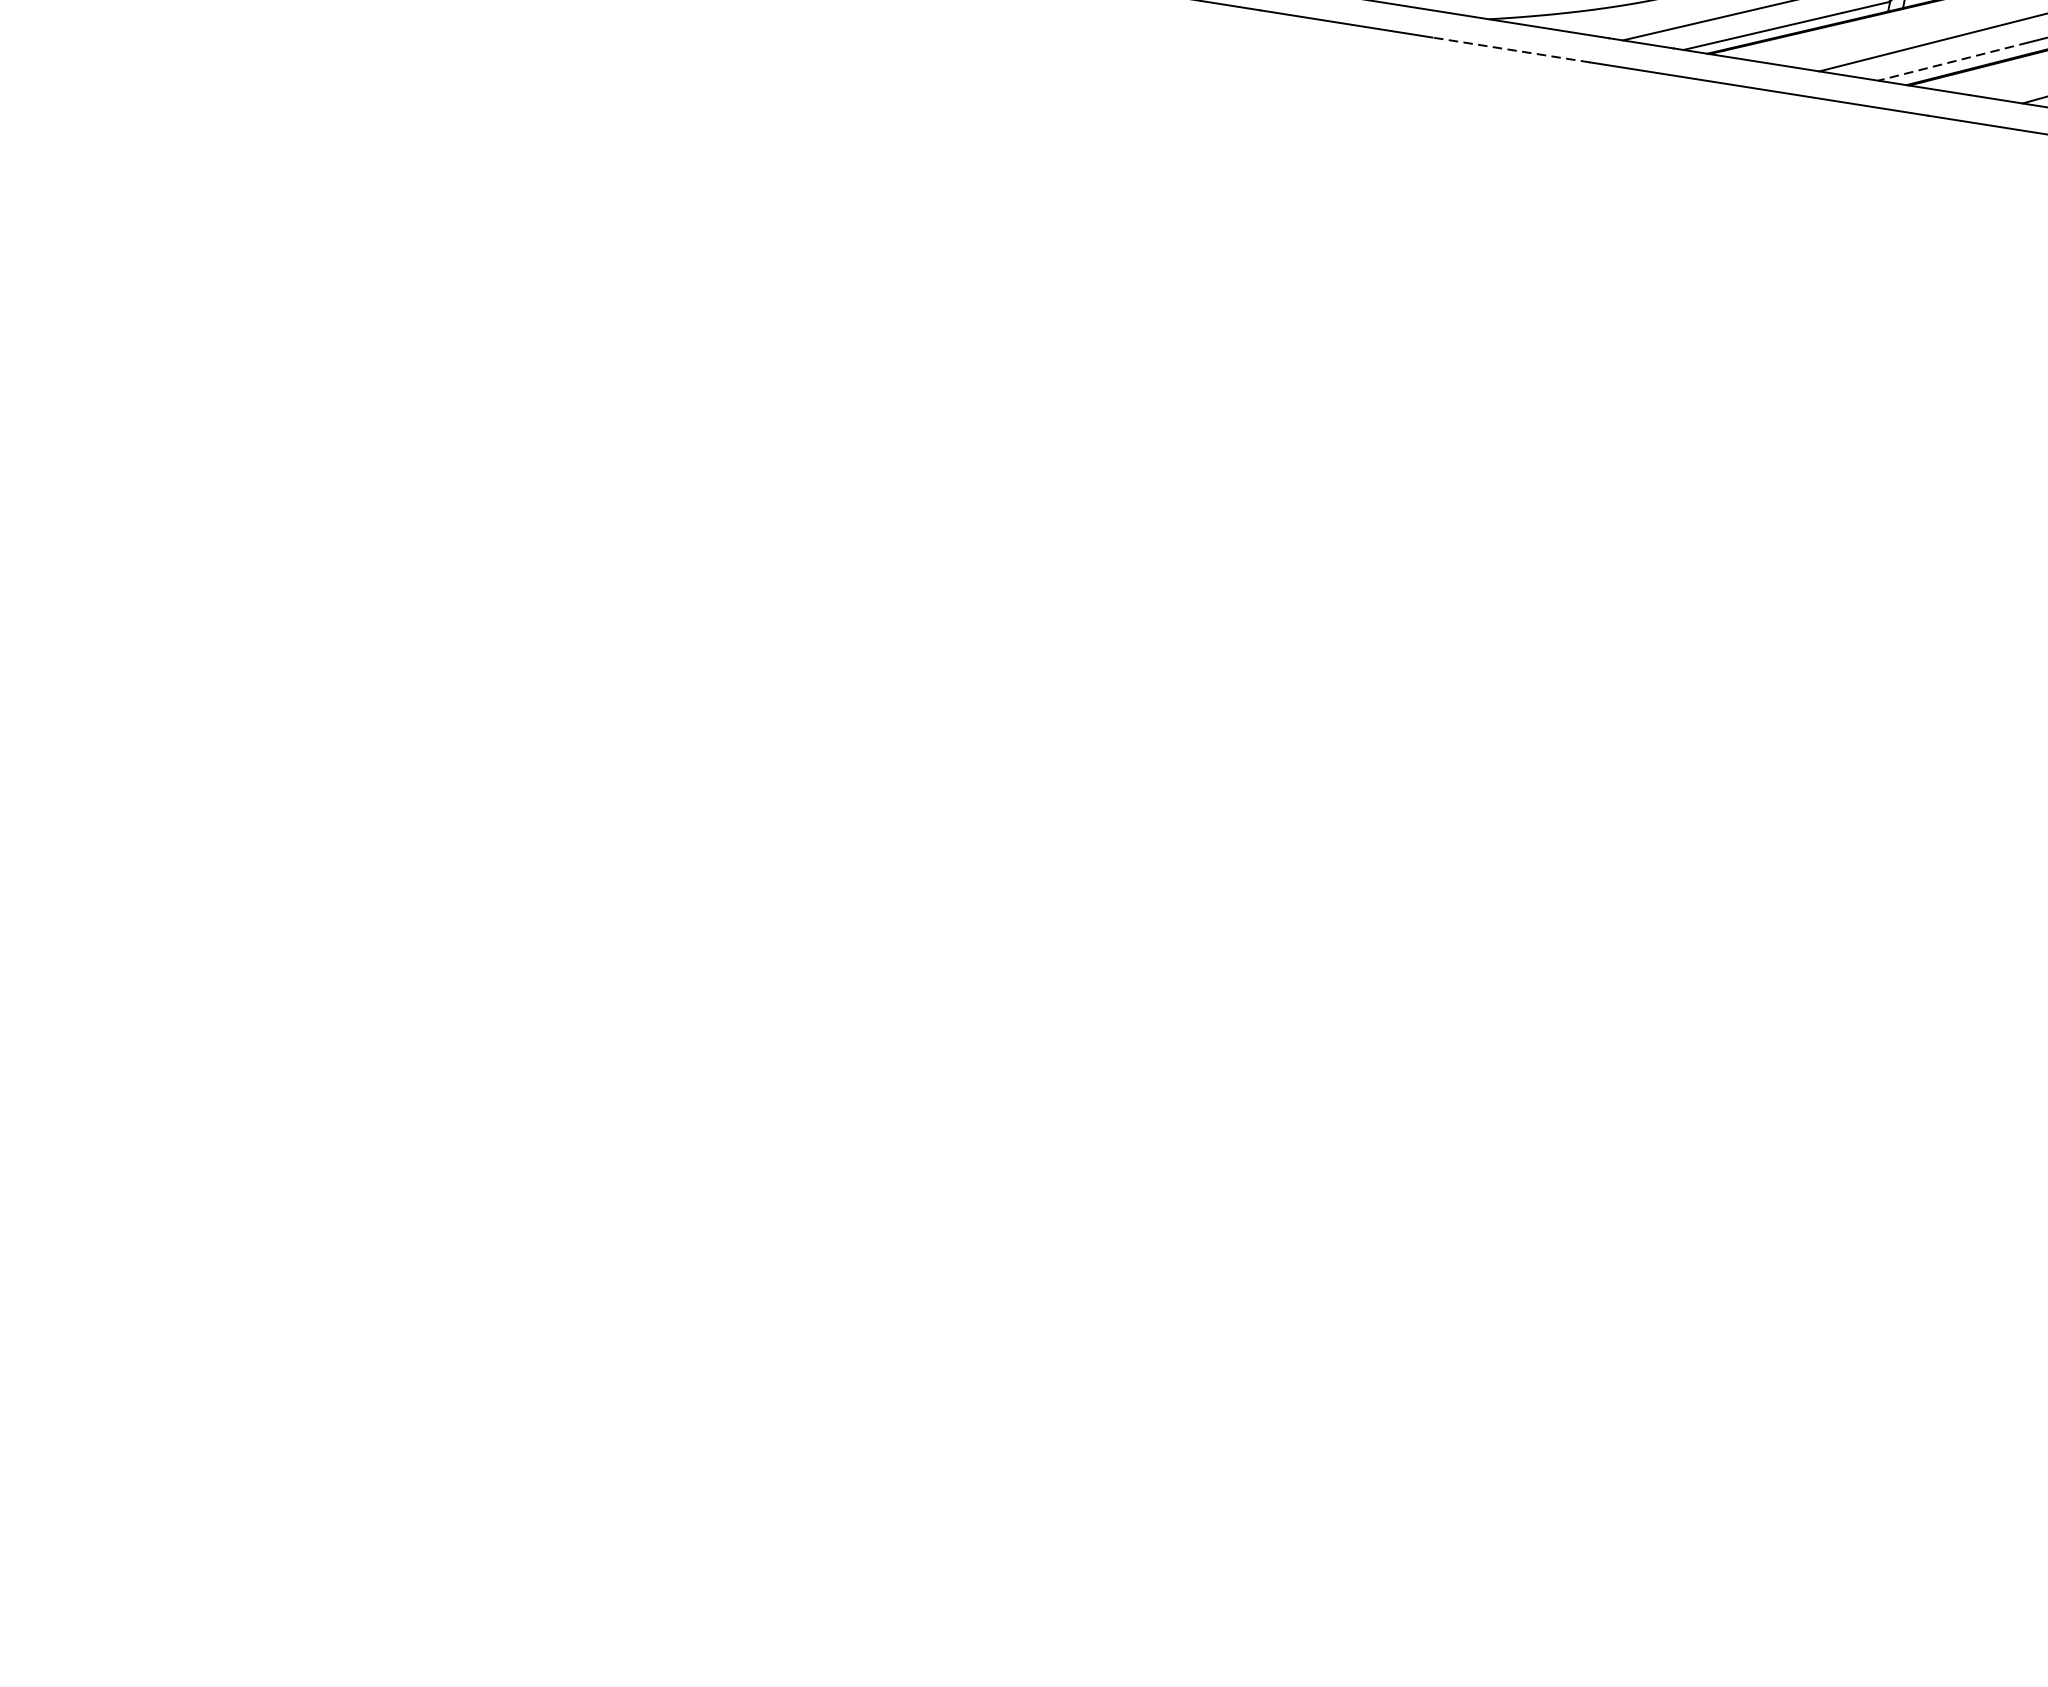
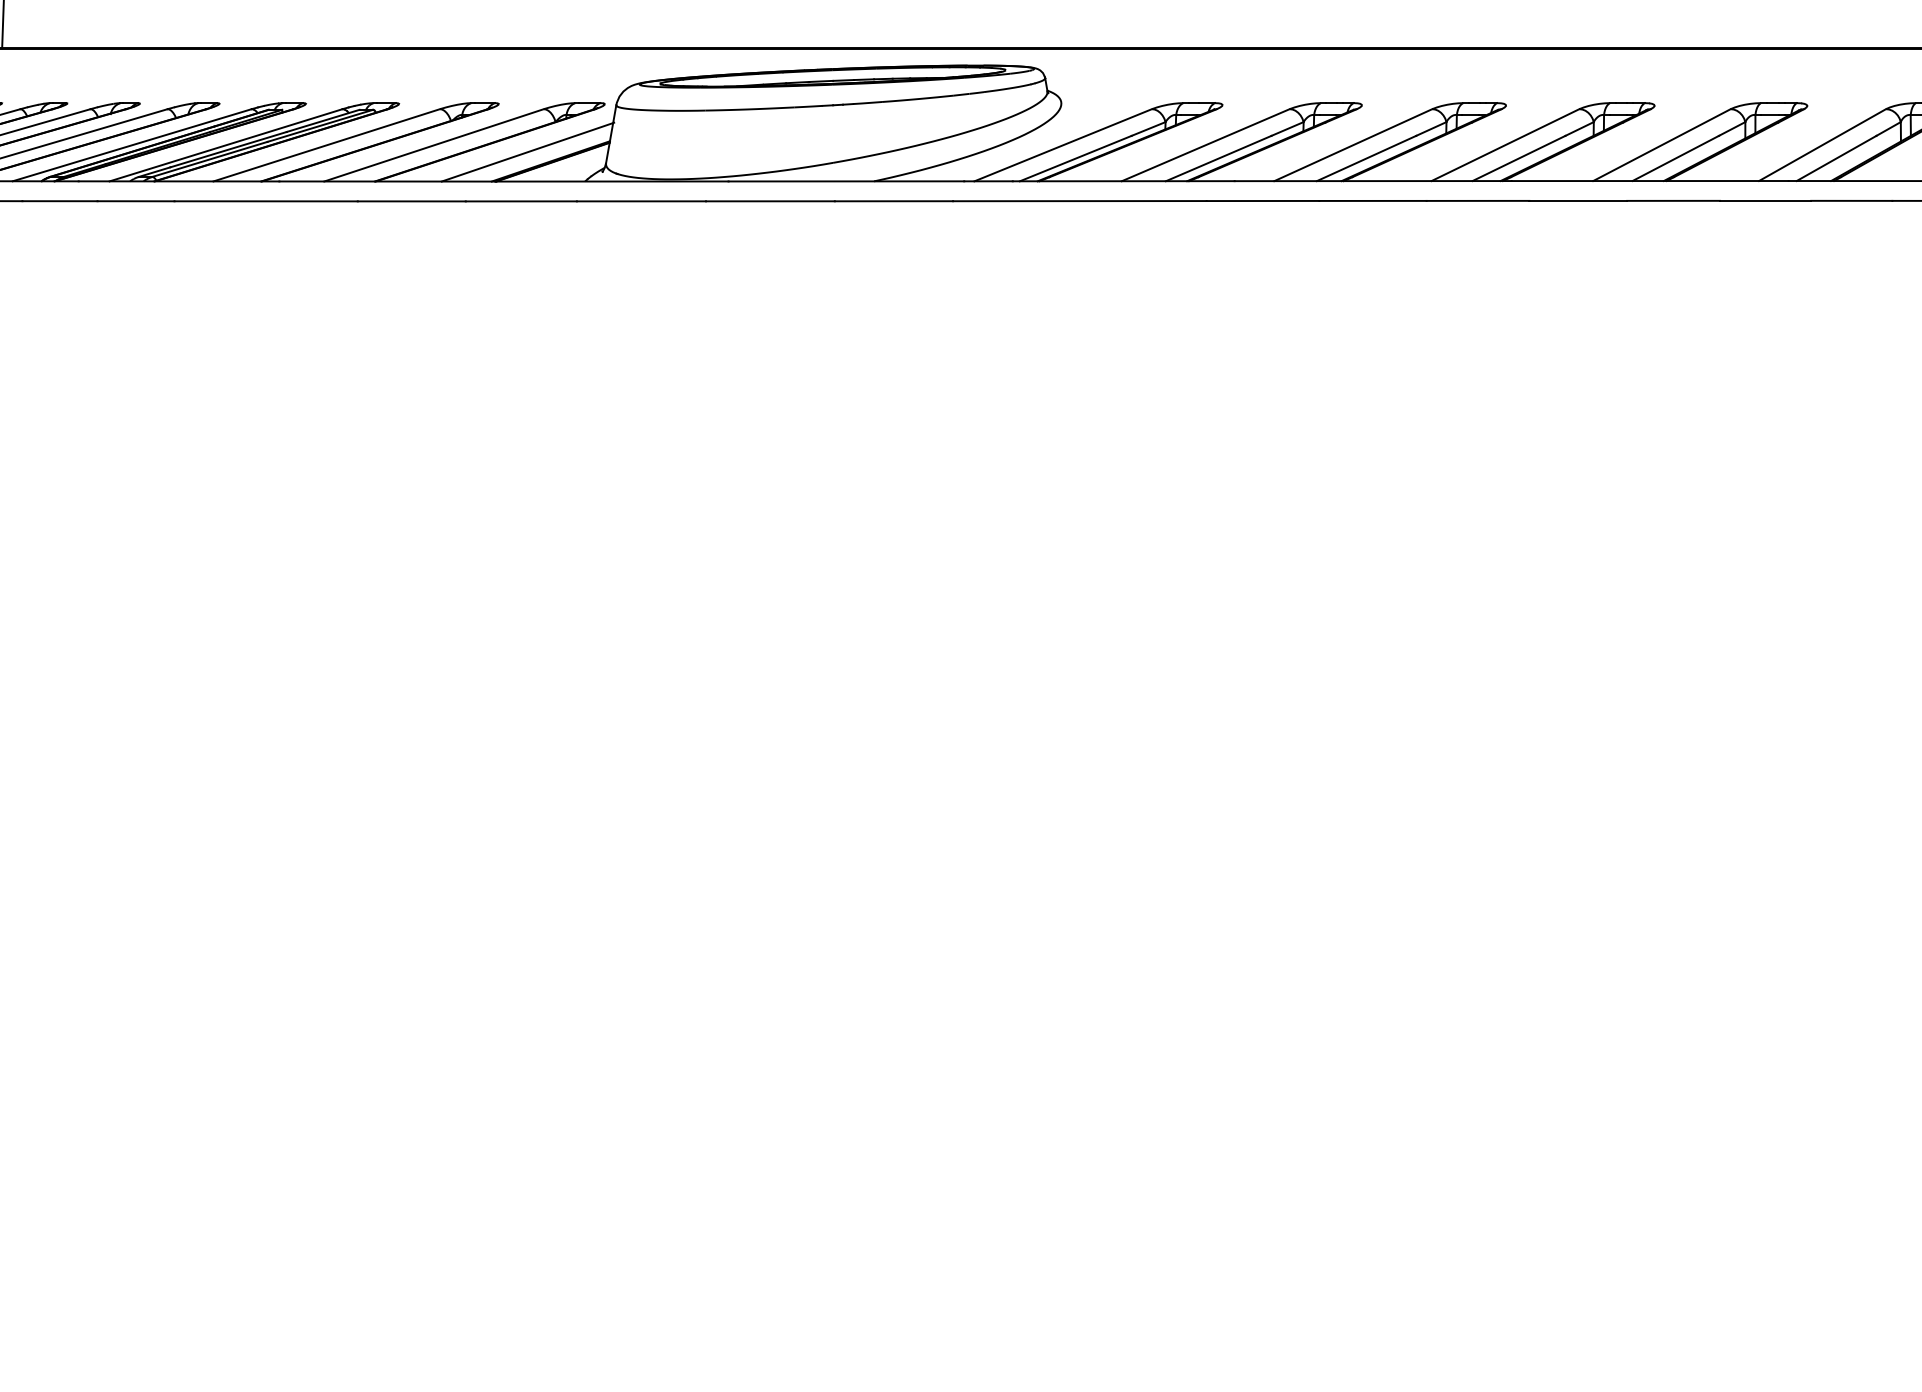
line: (1510, 50) -> (893, 201), dashed -> solid
line: (1952, 61) -> (1218, 158), dashed -> solid

